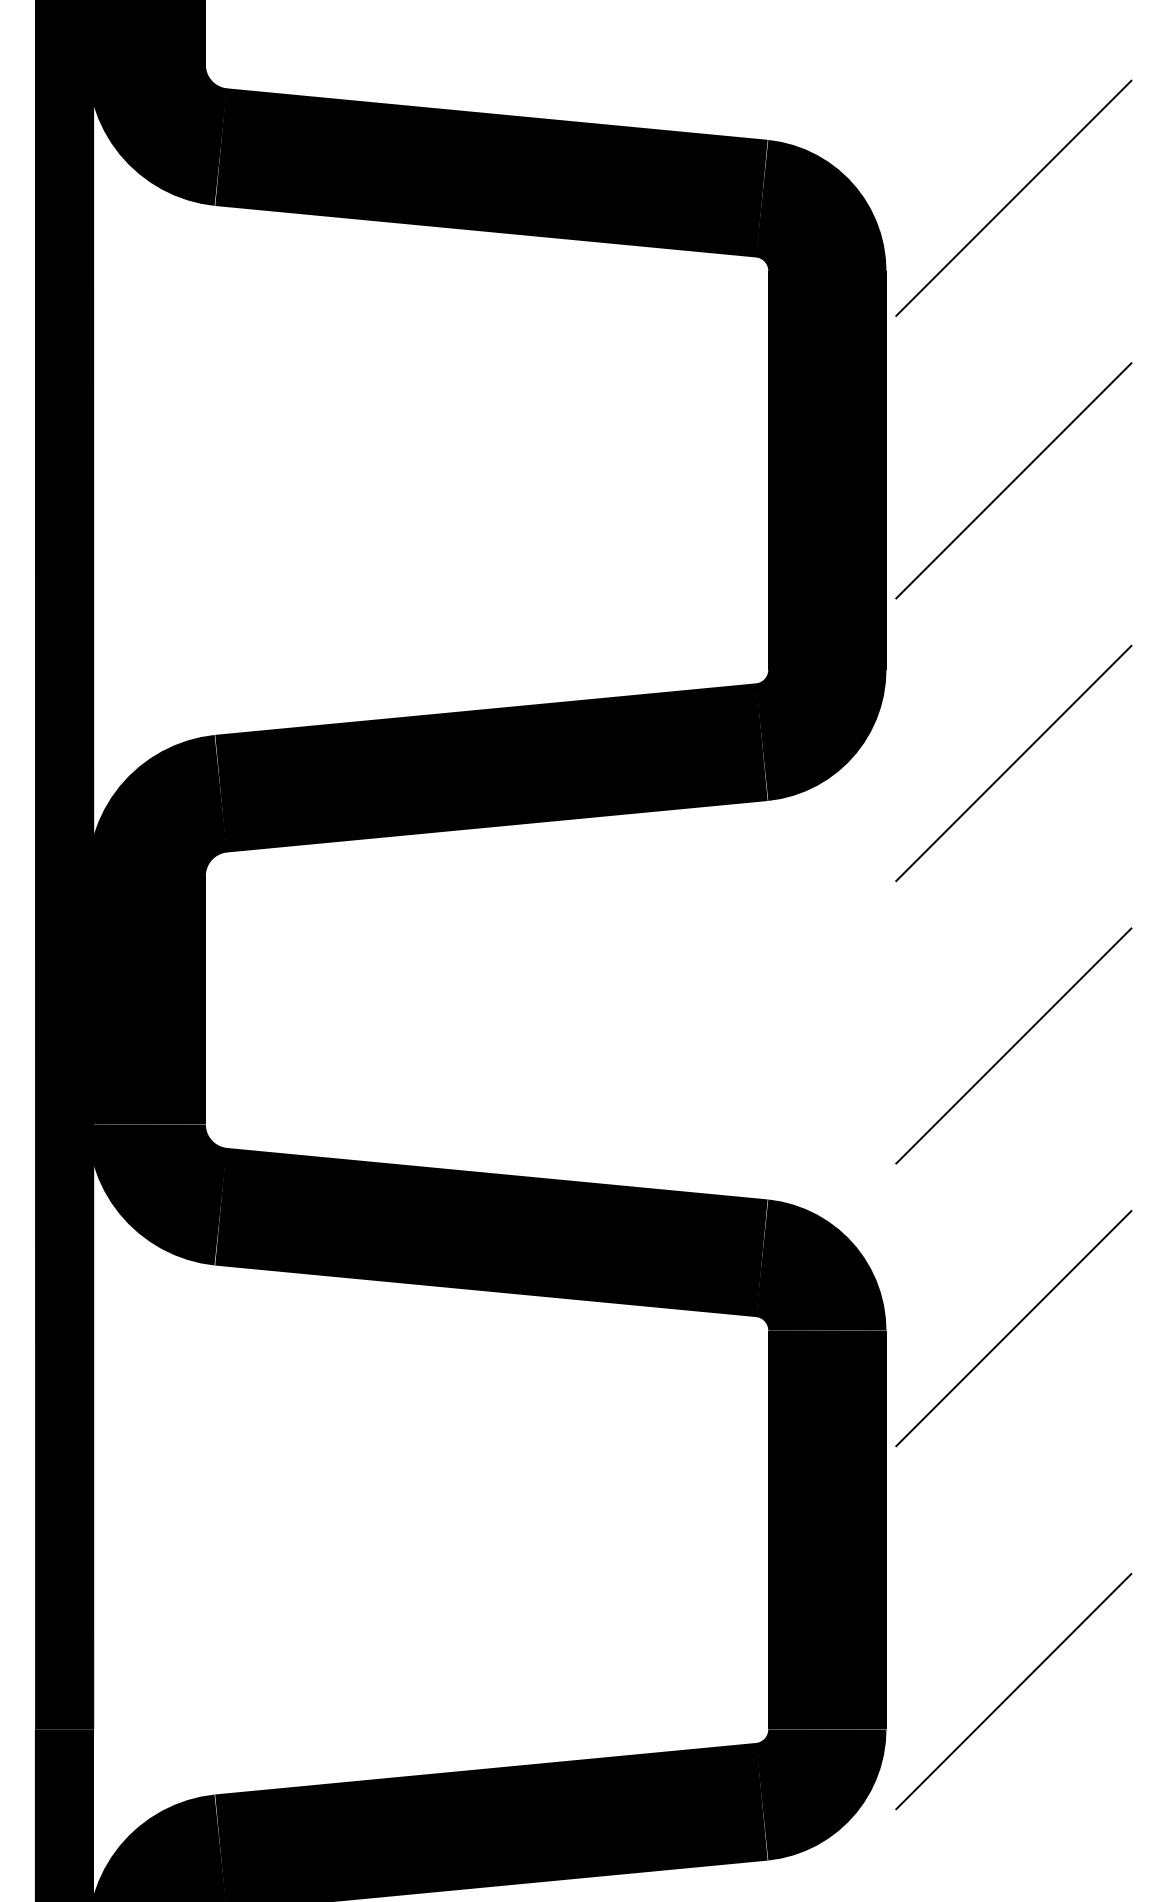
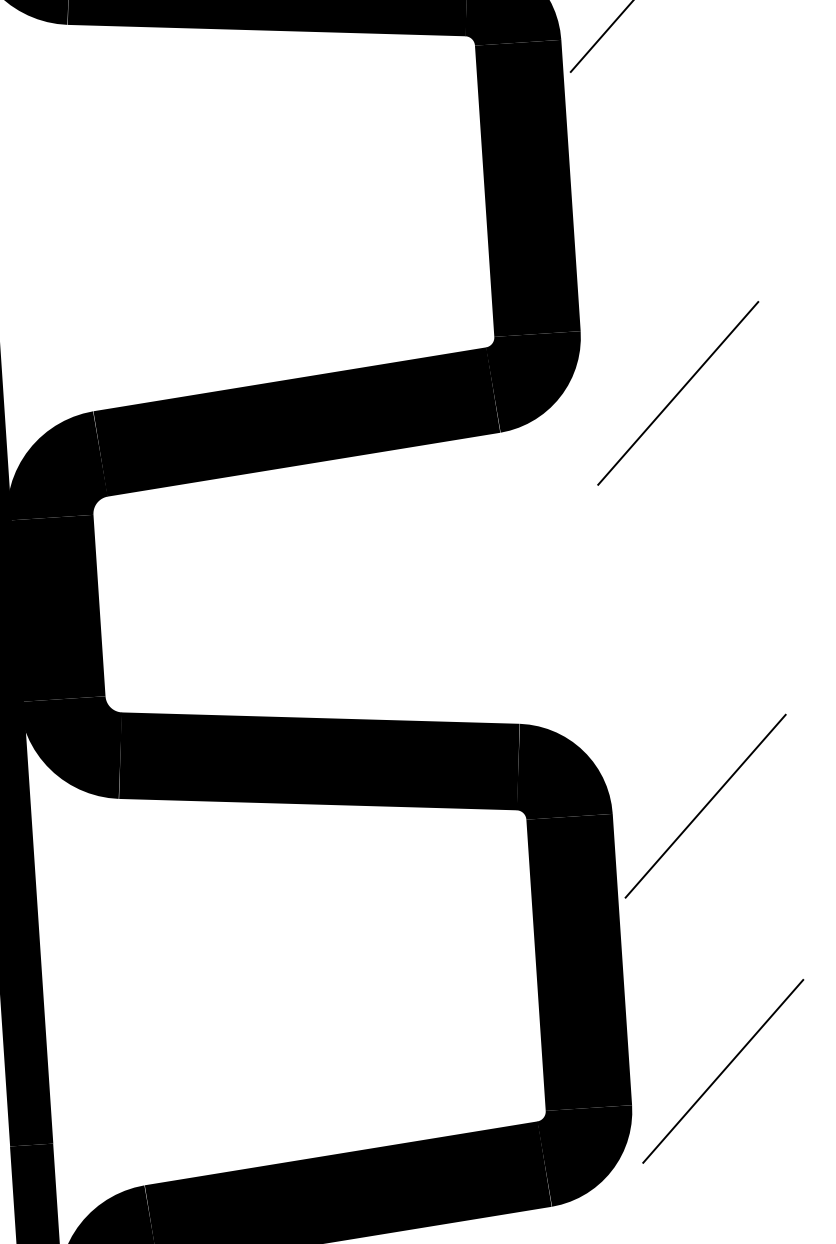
line: (1013, 480) -> (664, 186), removed
line: (1013, 1045) -> (691, 599), removed

